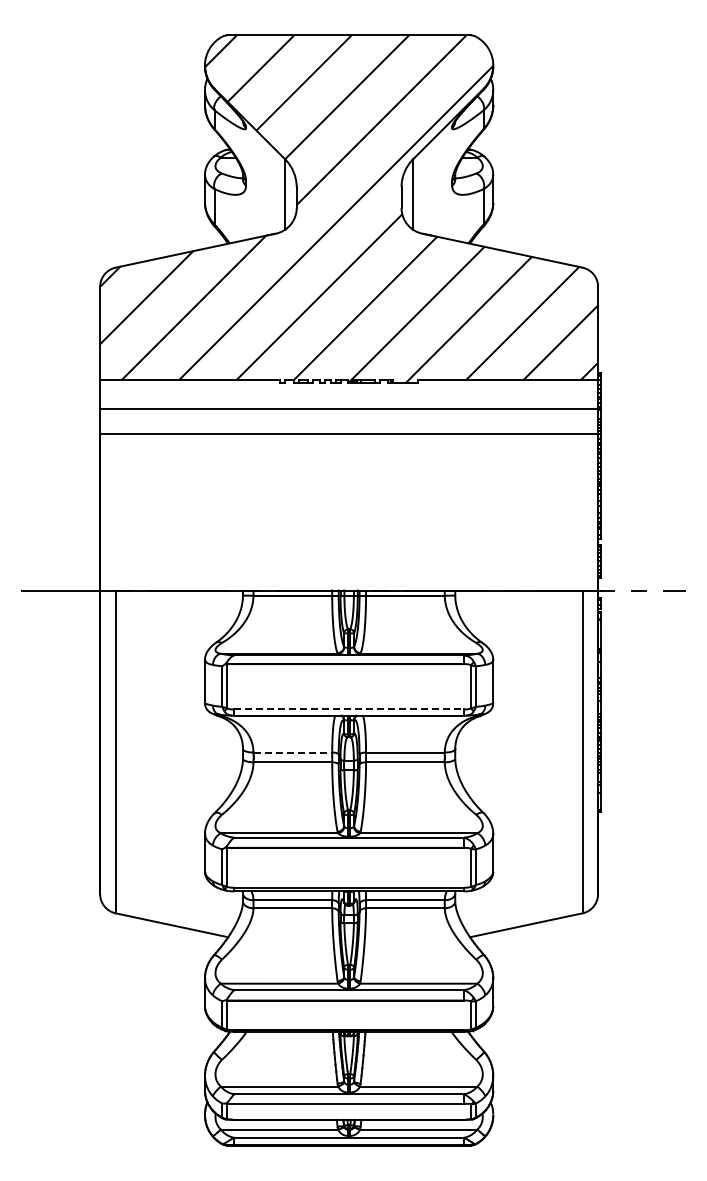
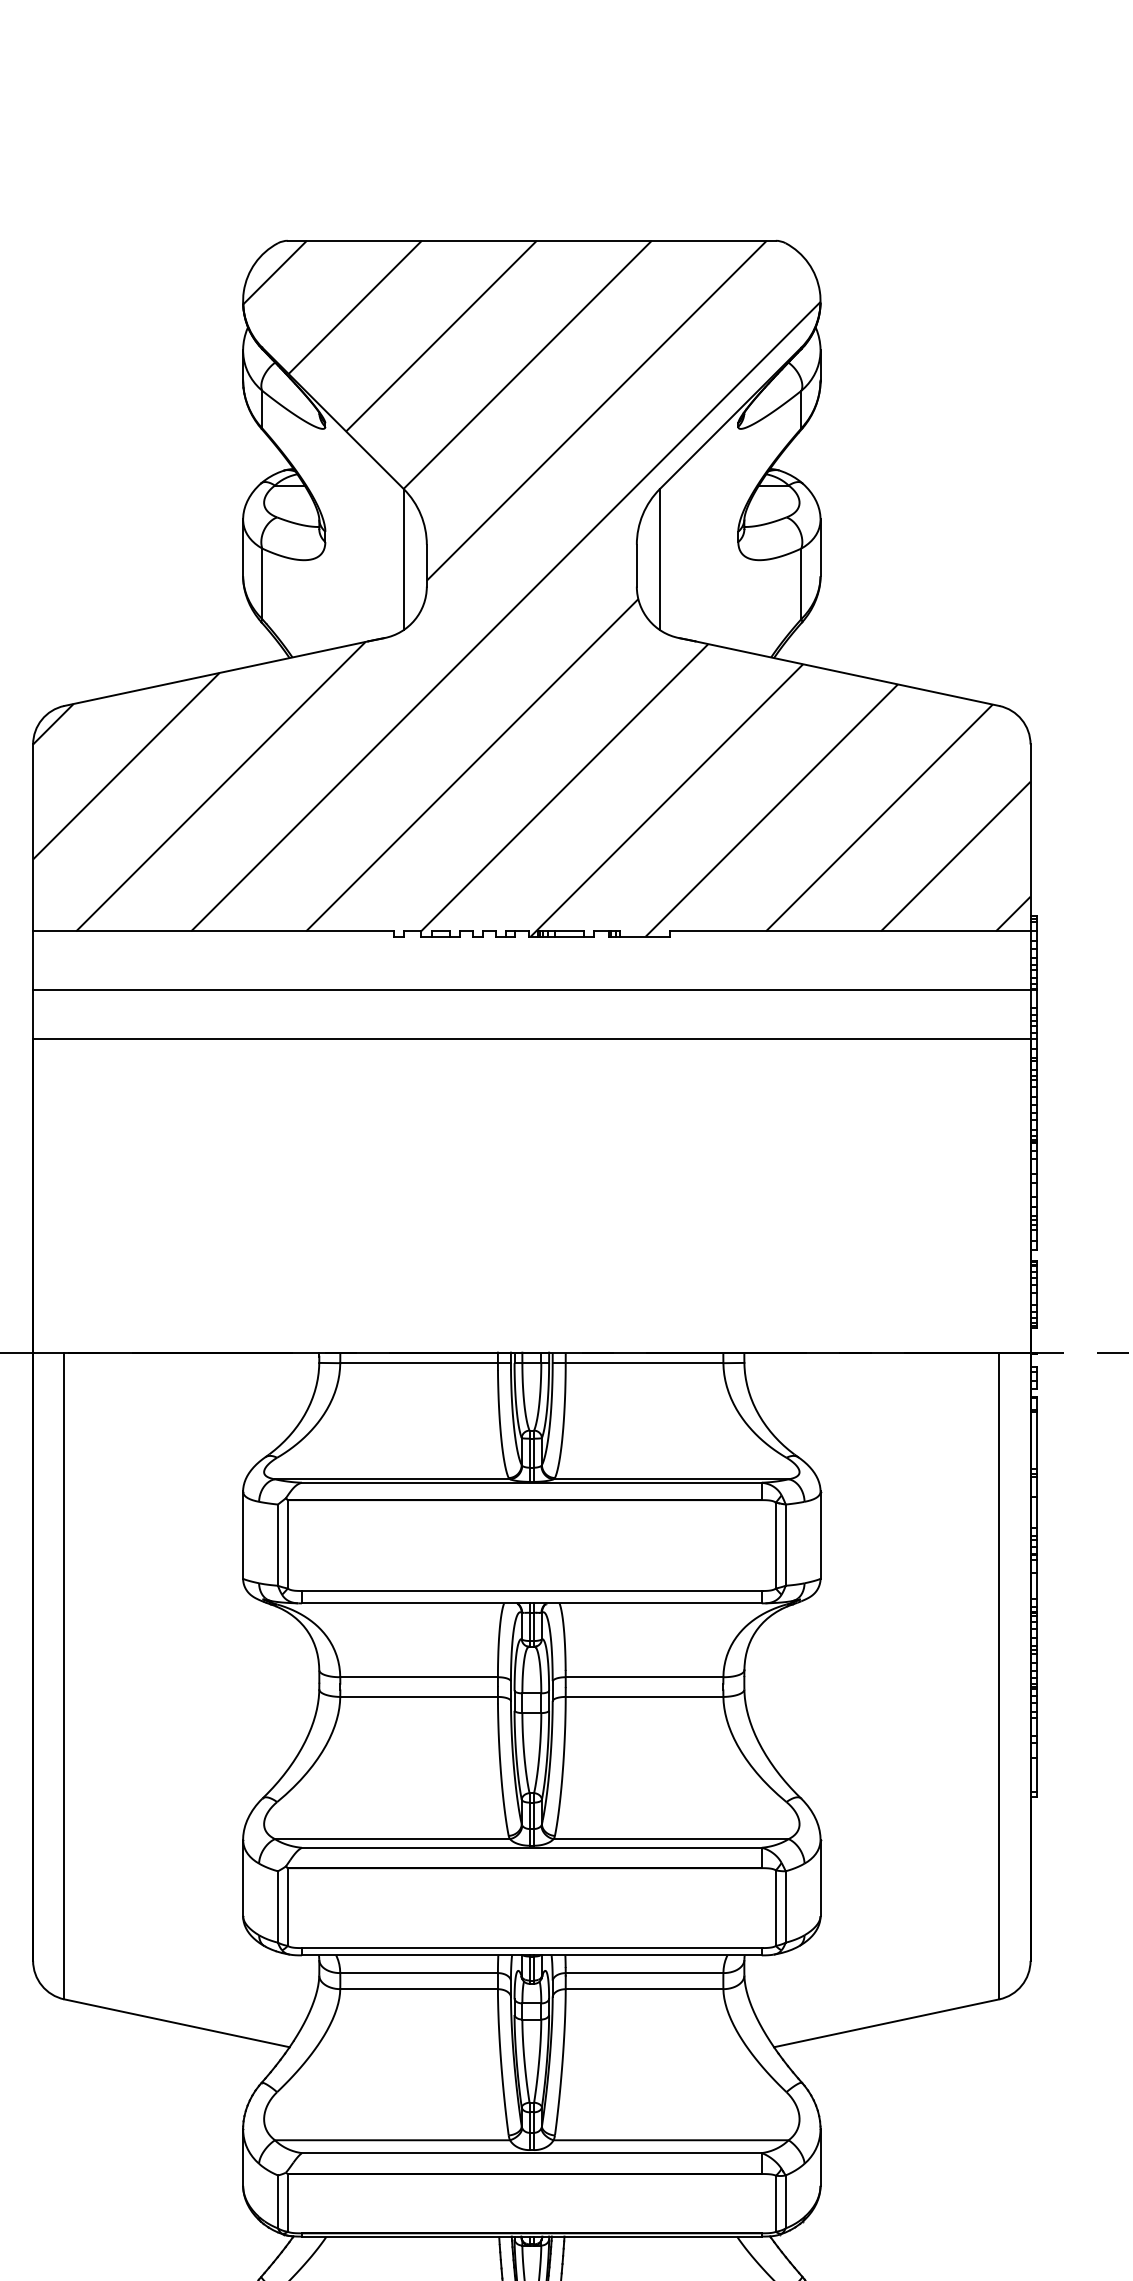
line: (349, 709) -> (532, 1591), dashed -> solid
line: (293, 752) -> (420, 1677), dashed -> solid

